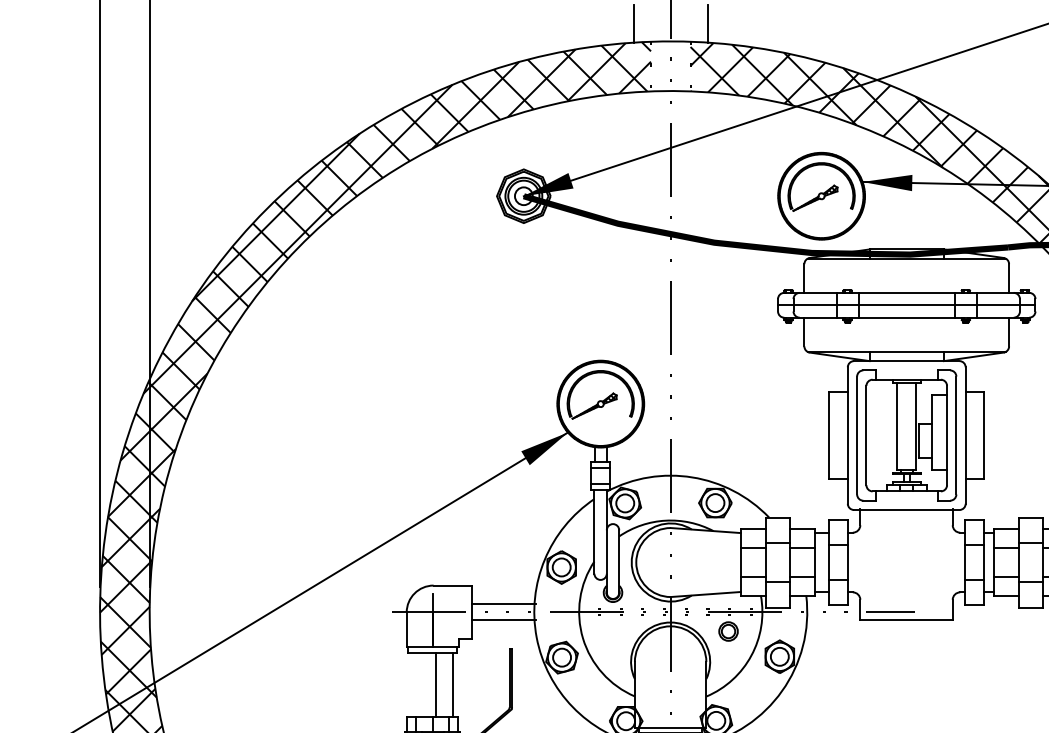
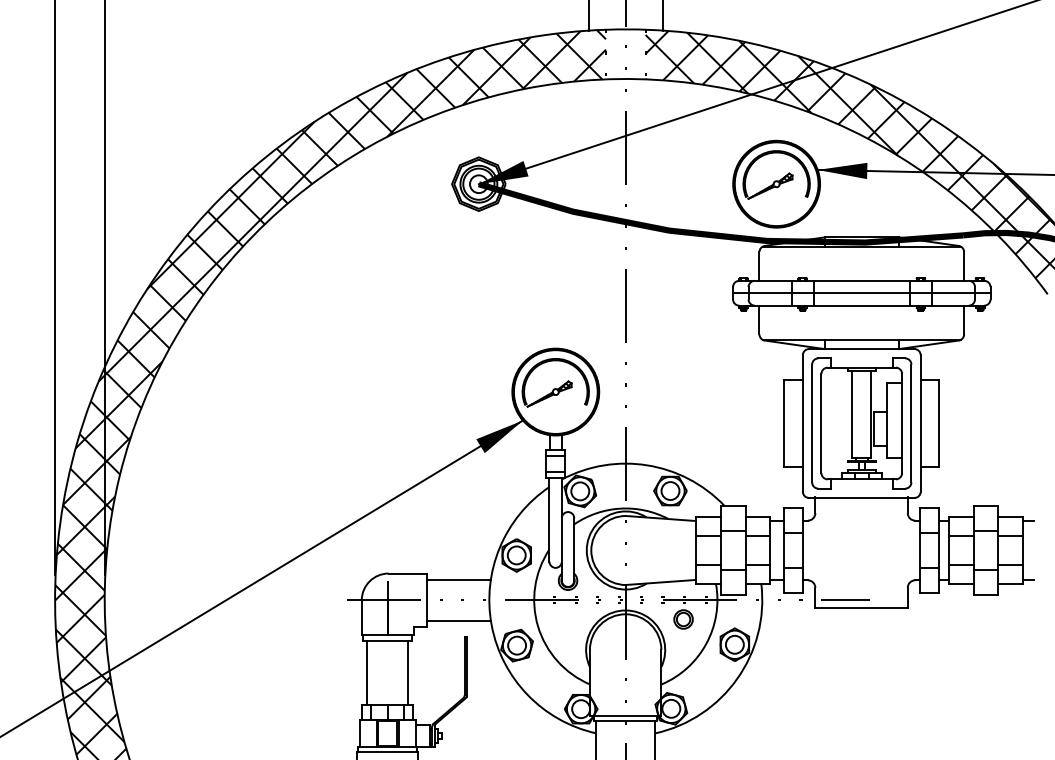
line: (503, 604) -> (458, 621), moved
line: (503, 619) -> (458, 579), moved
line: (435, 684) -> (366, 672), moved

